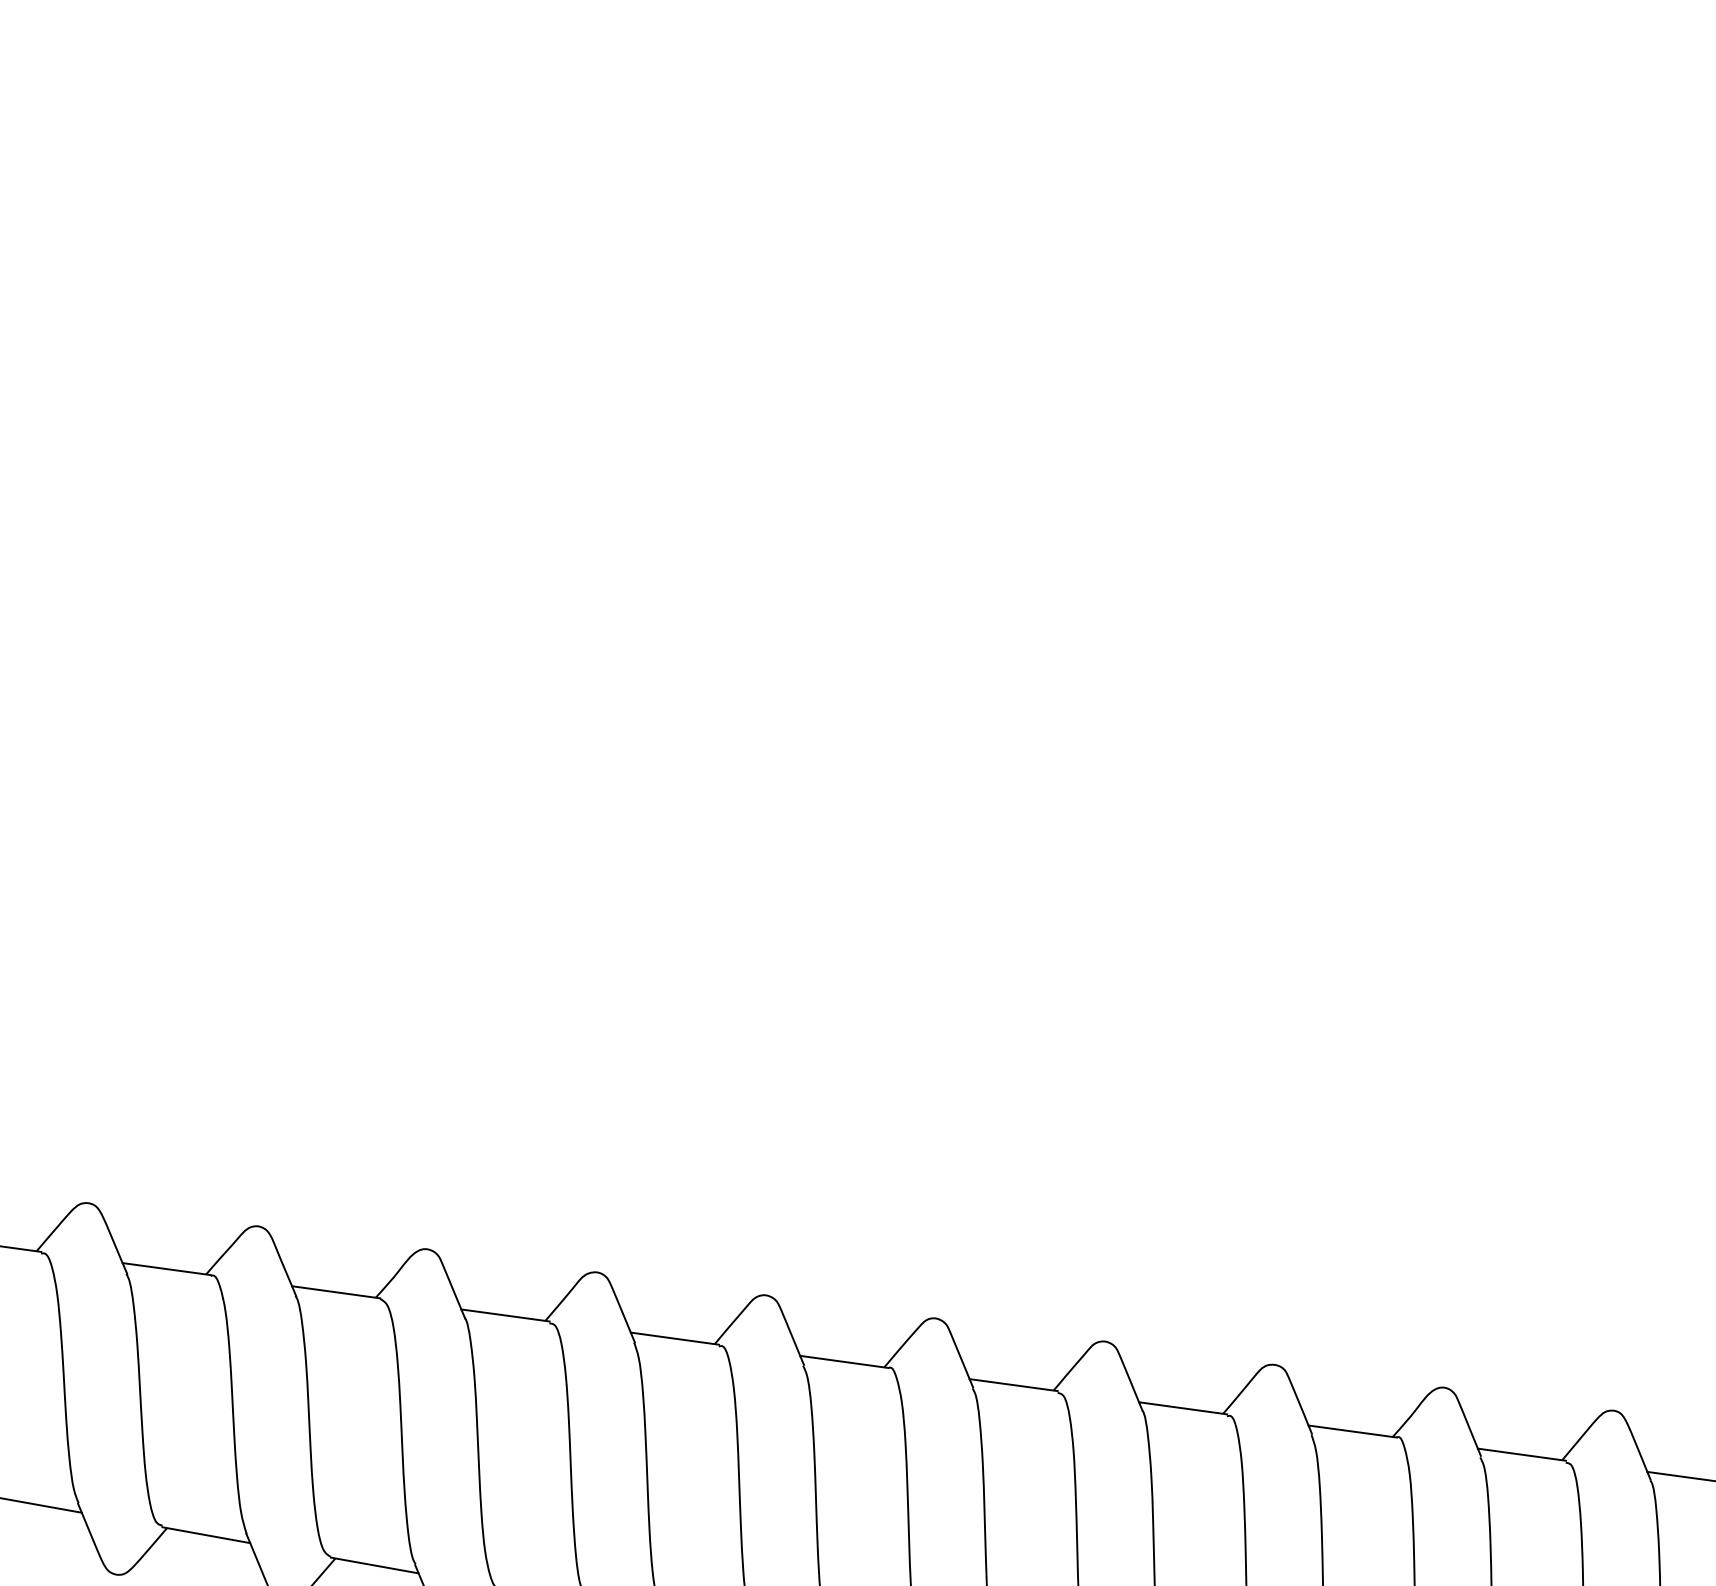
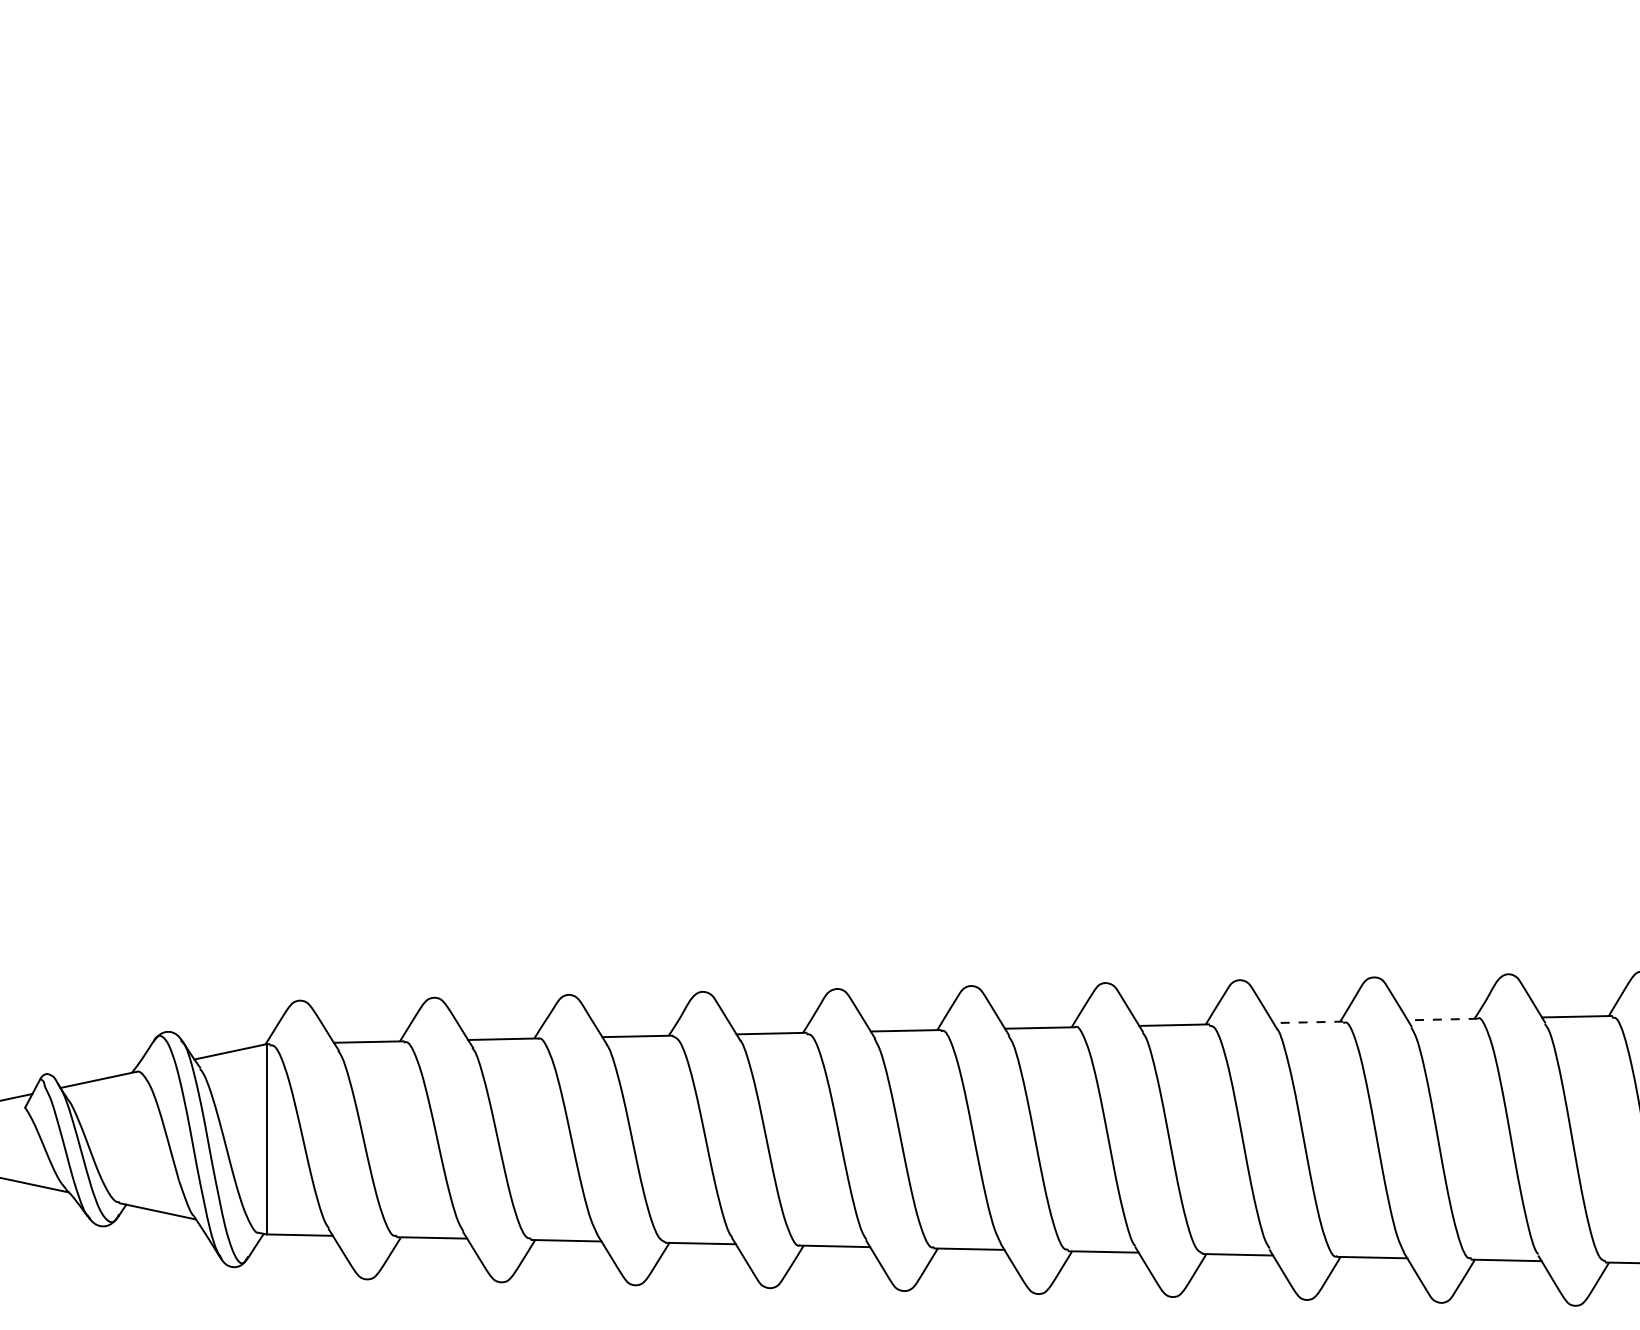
line: (1183, 1408) -> (1308, 1022), solid -> dashed
line: (1352, 1431) -> (1442, 1019), solid -> dashed

